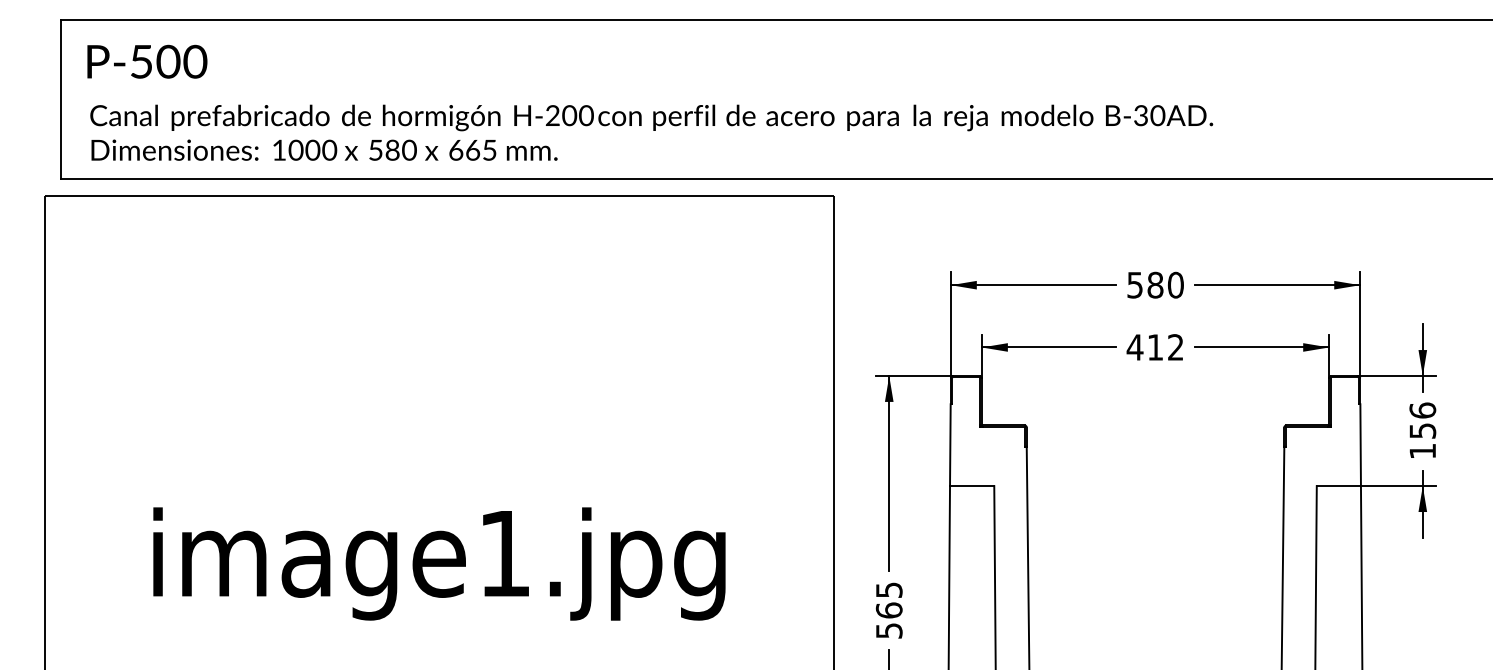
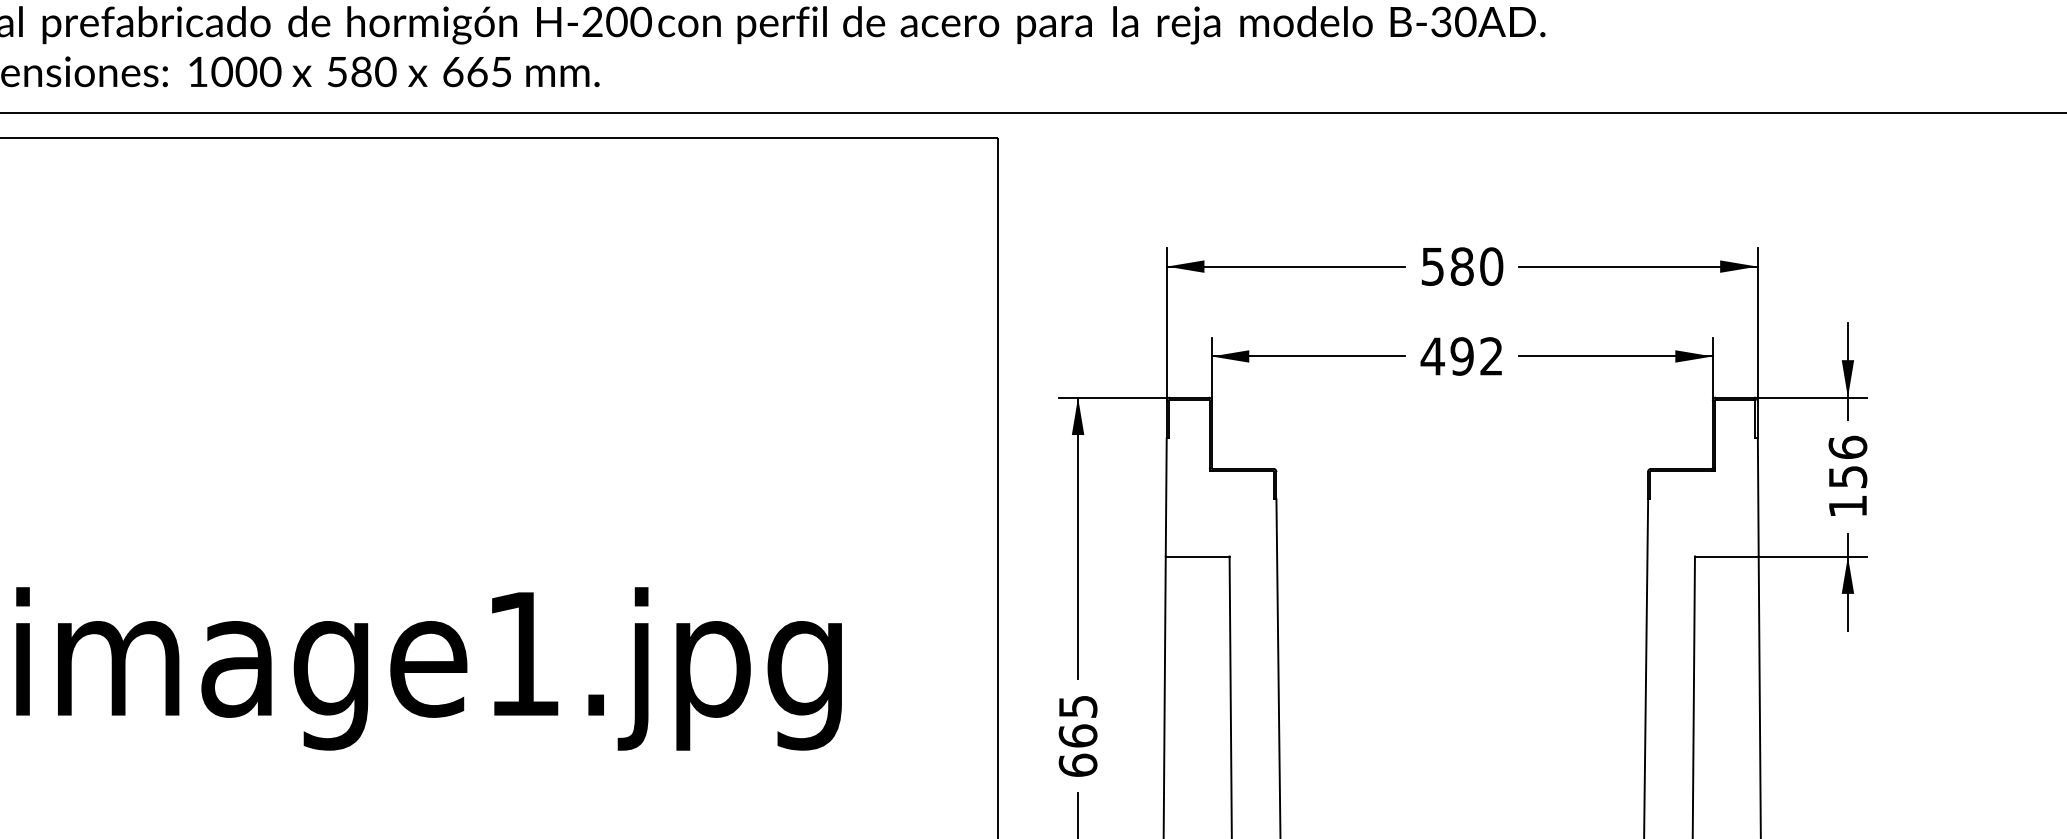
text: (1155, 347) -> (1462, 356), 412 -> 492
text: (888, 630) -> (1076, 764), 565 -> 665

